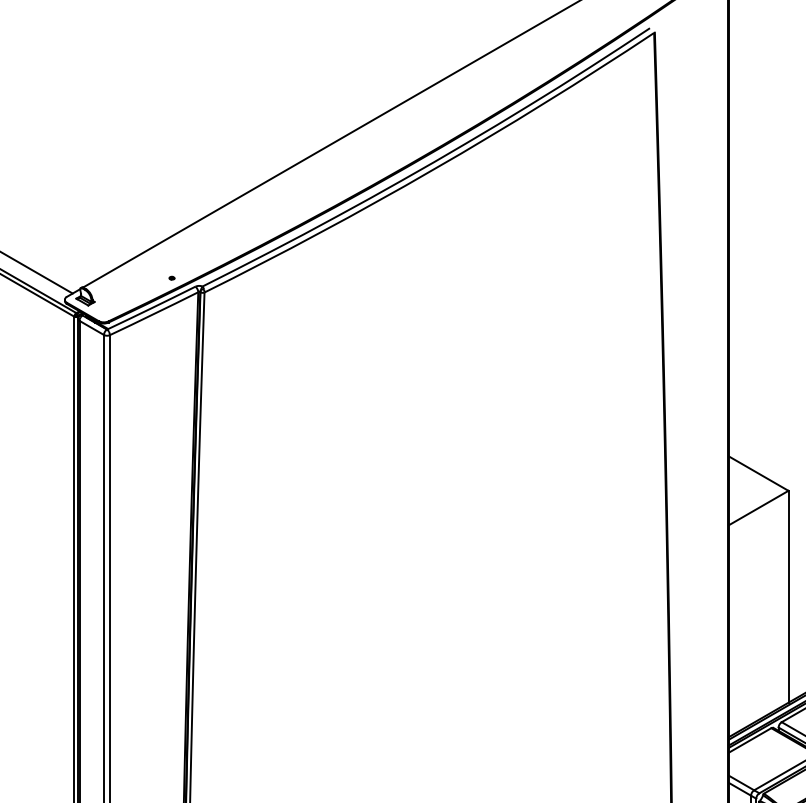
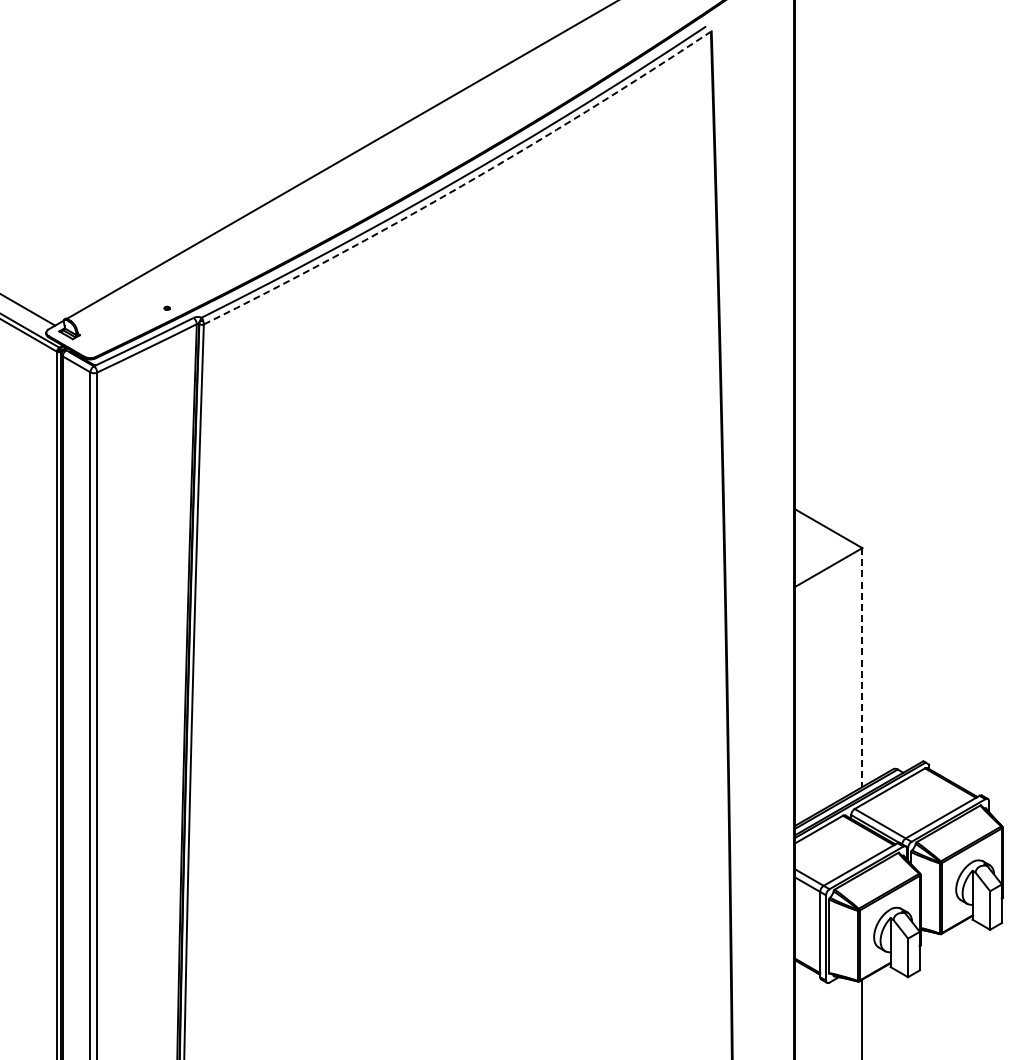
arc: (433, 170) -> (461, 186), solid -> dashed
line: (788, 597) -> (862, 668), solid -> dashed

